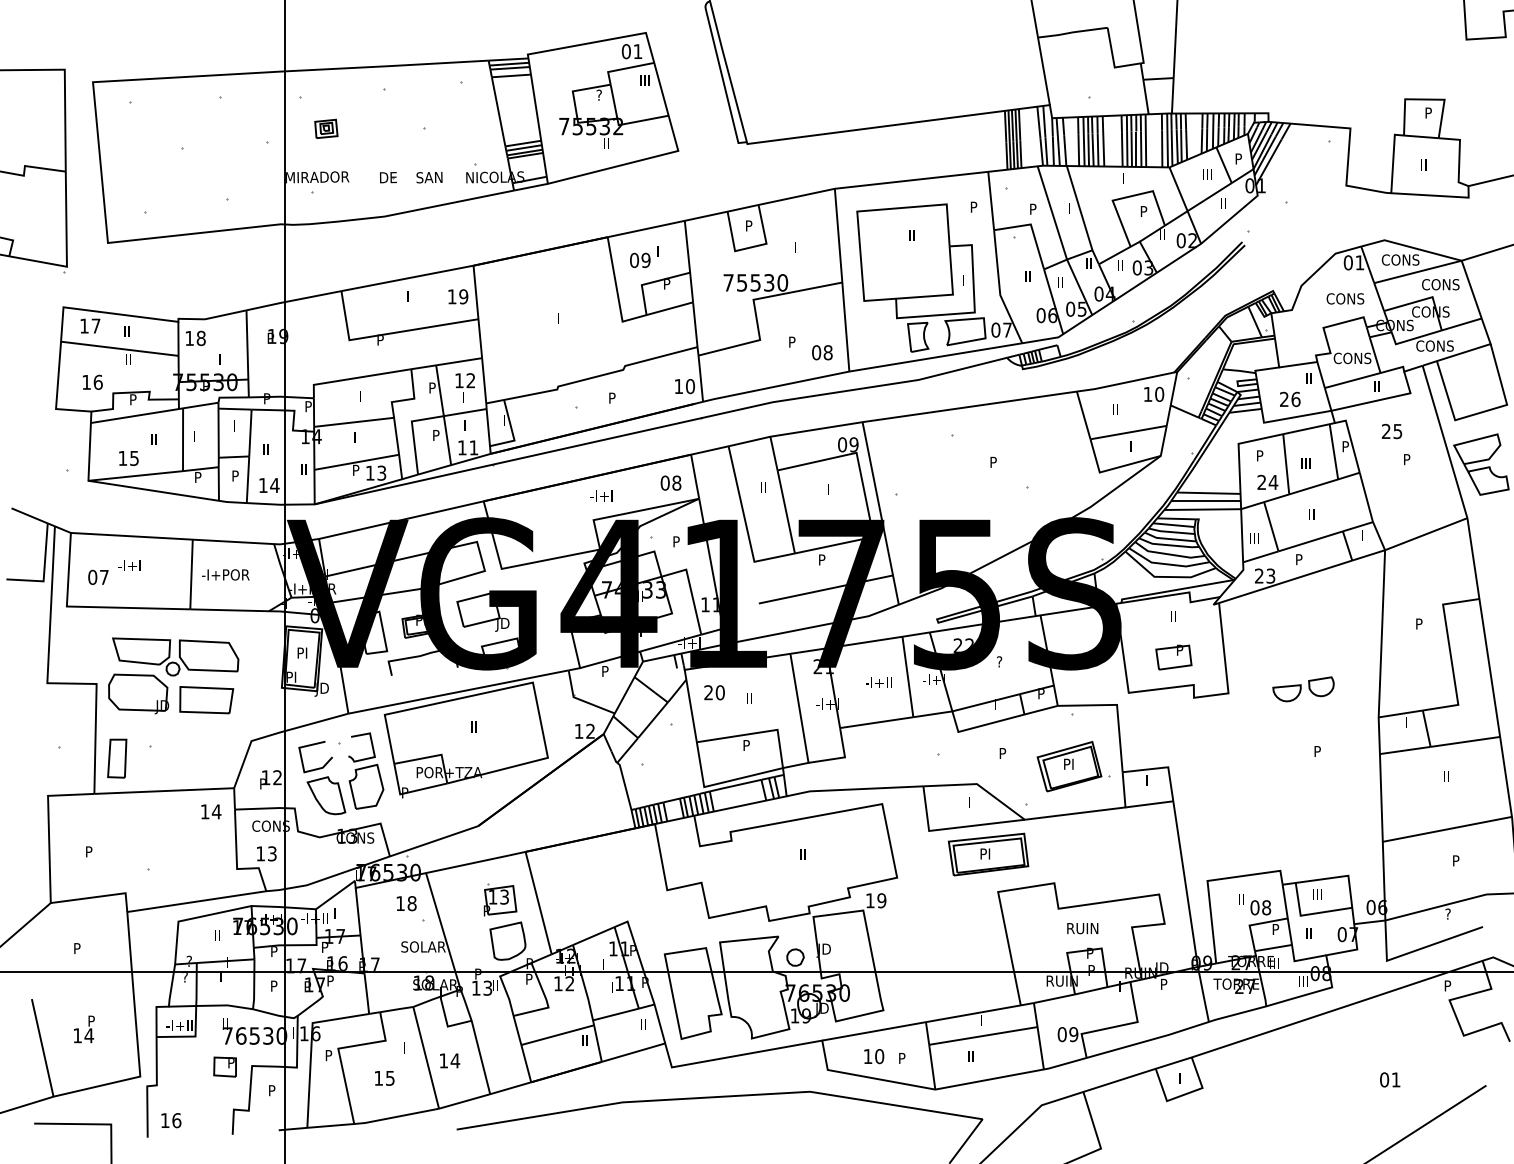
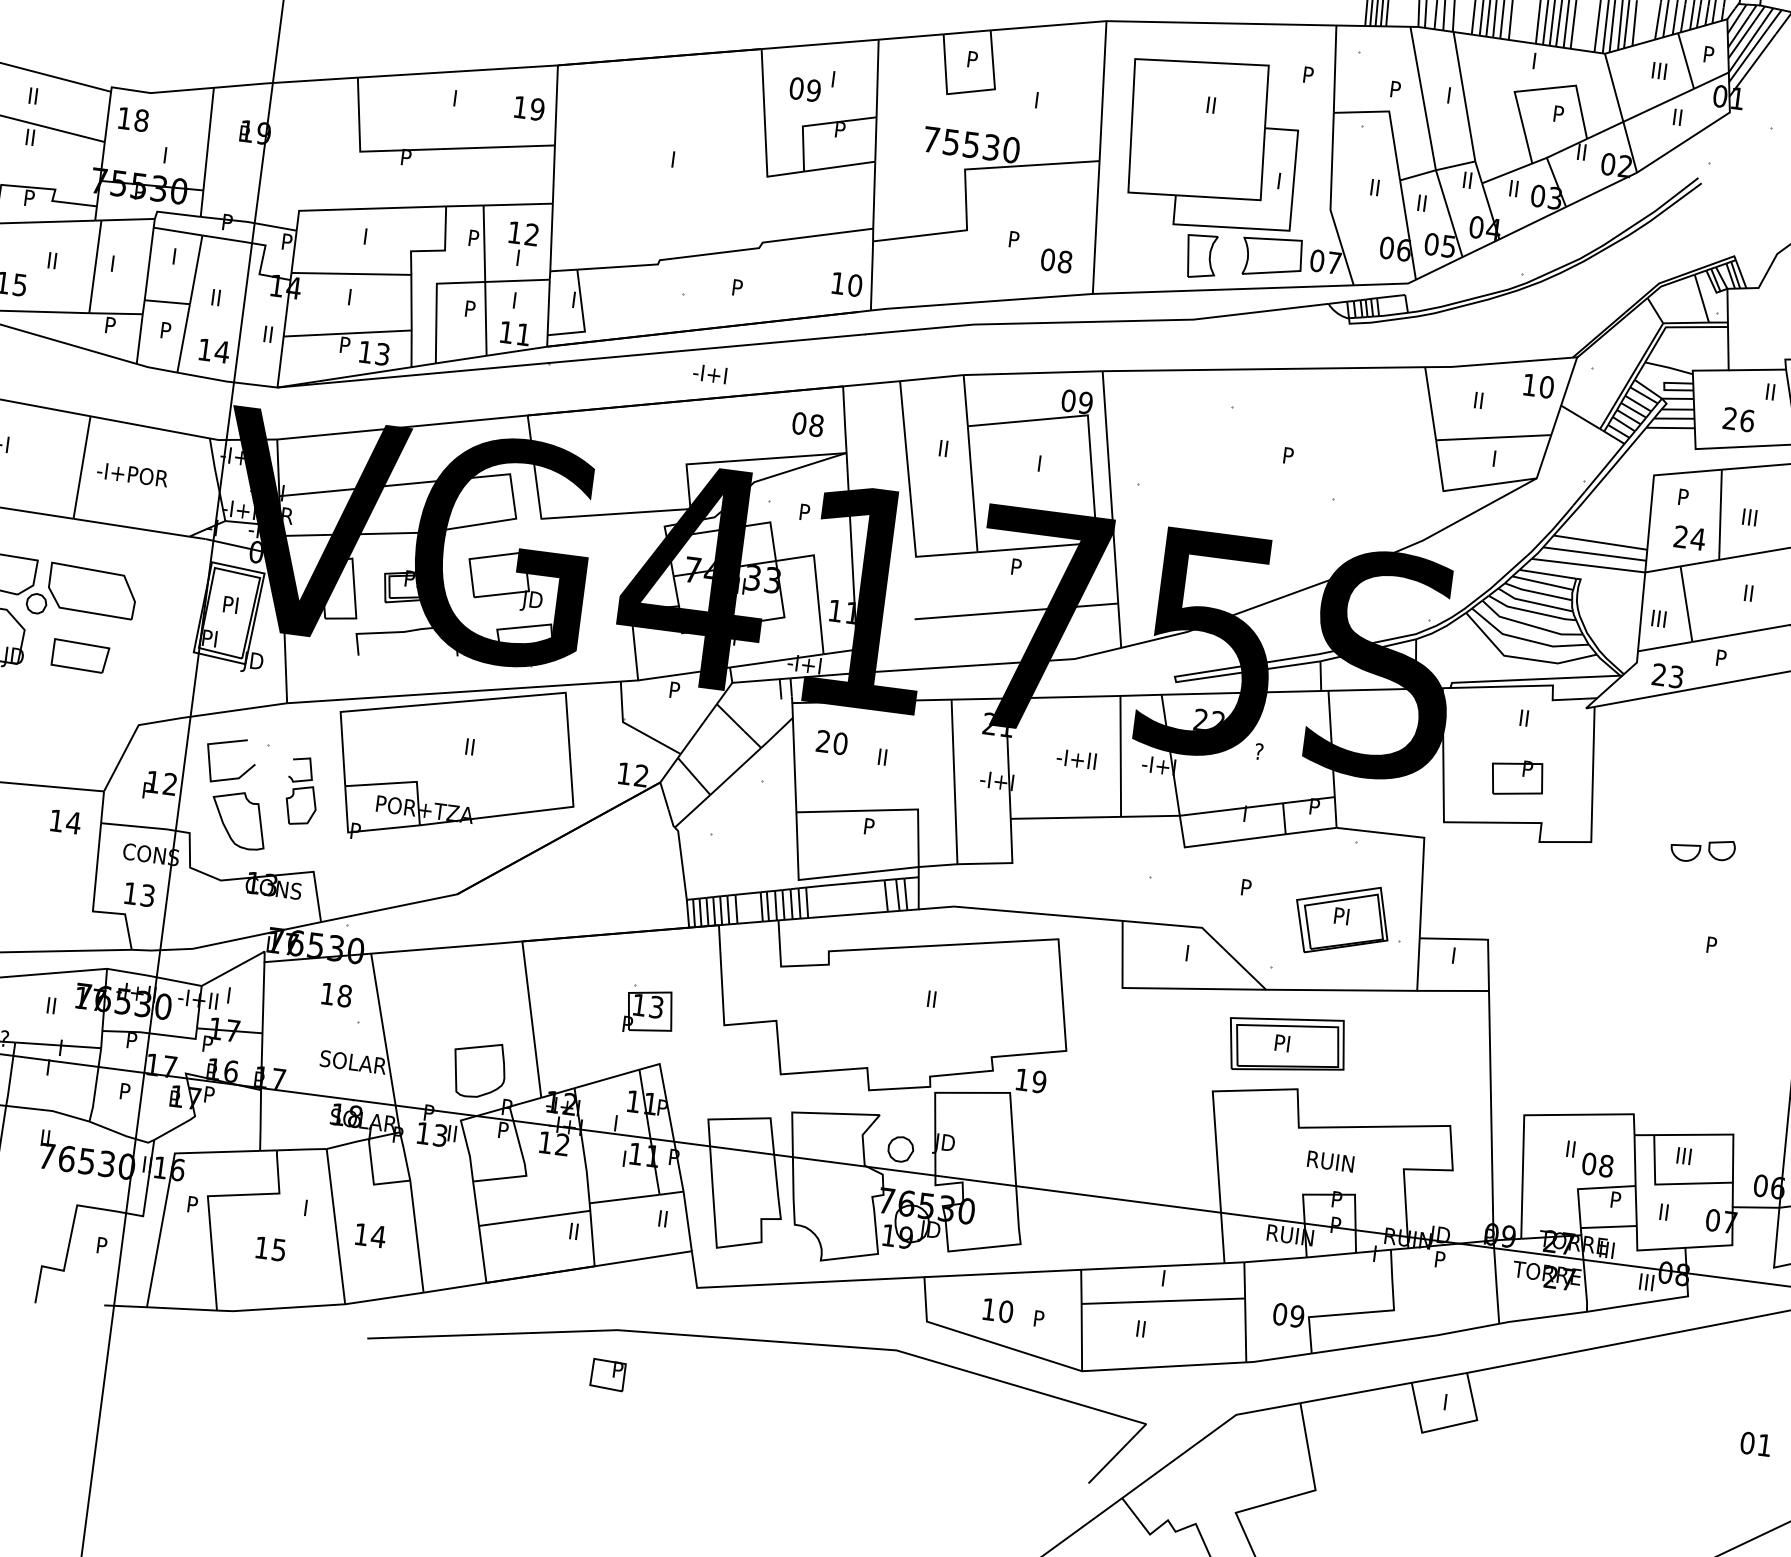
text: (601, 495) -> (710, 373), moved
part: (1303, 689) -> (1702, 850), size x0.7
part: (206, 700) -> (79, 656), size x0.7
part: (366, 770) -> (302, 790), size x0.6
part: (988, 854) -> (1287, 1044), moved
part: (500, 899) -> (650, 1010), moved
part: (224, 1066) -> (607, 1374), moved

